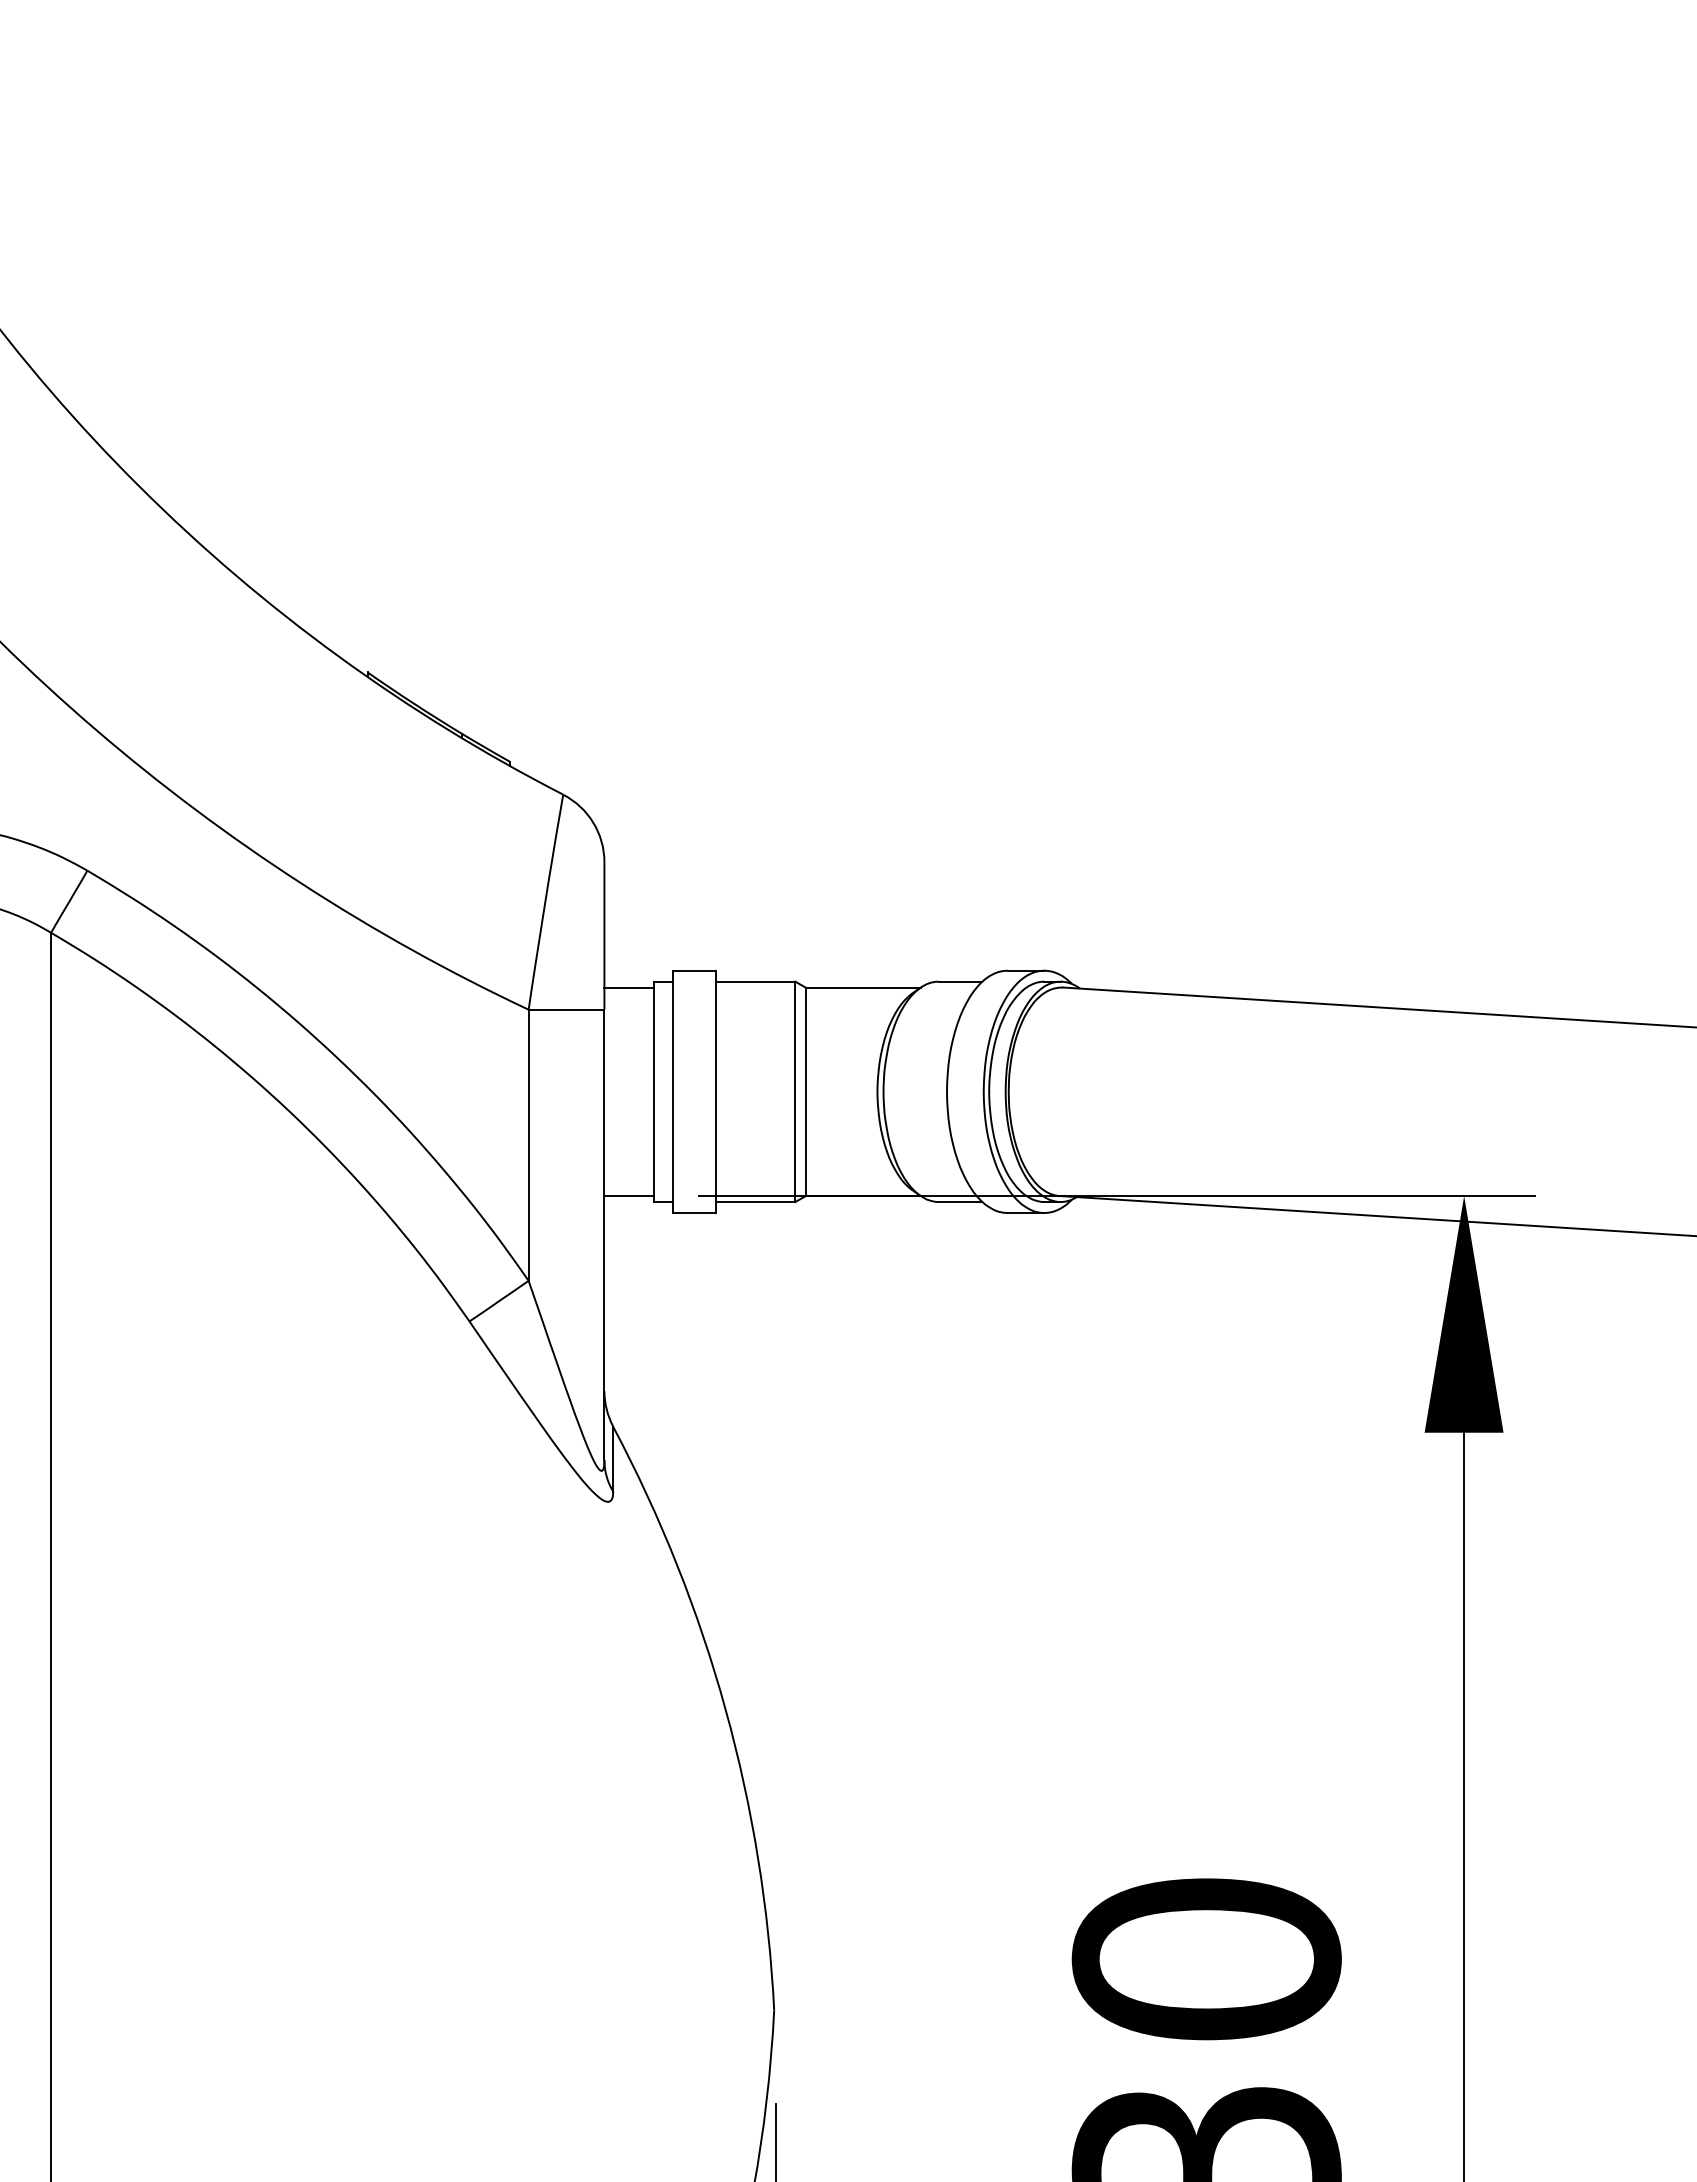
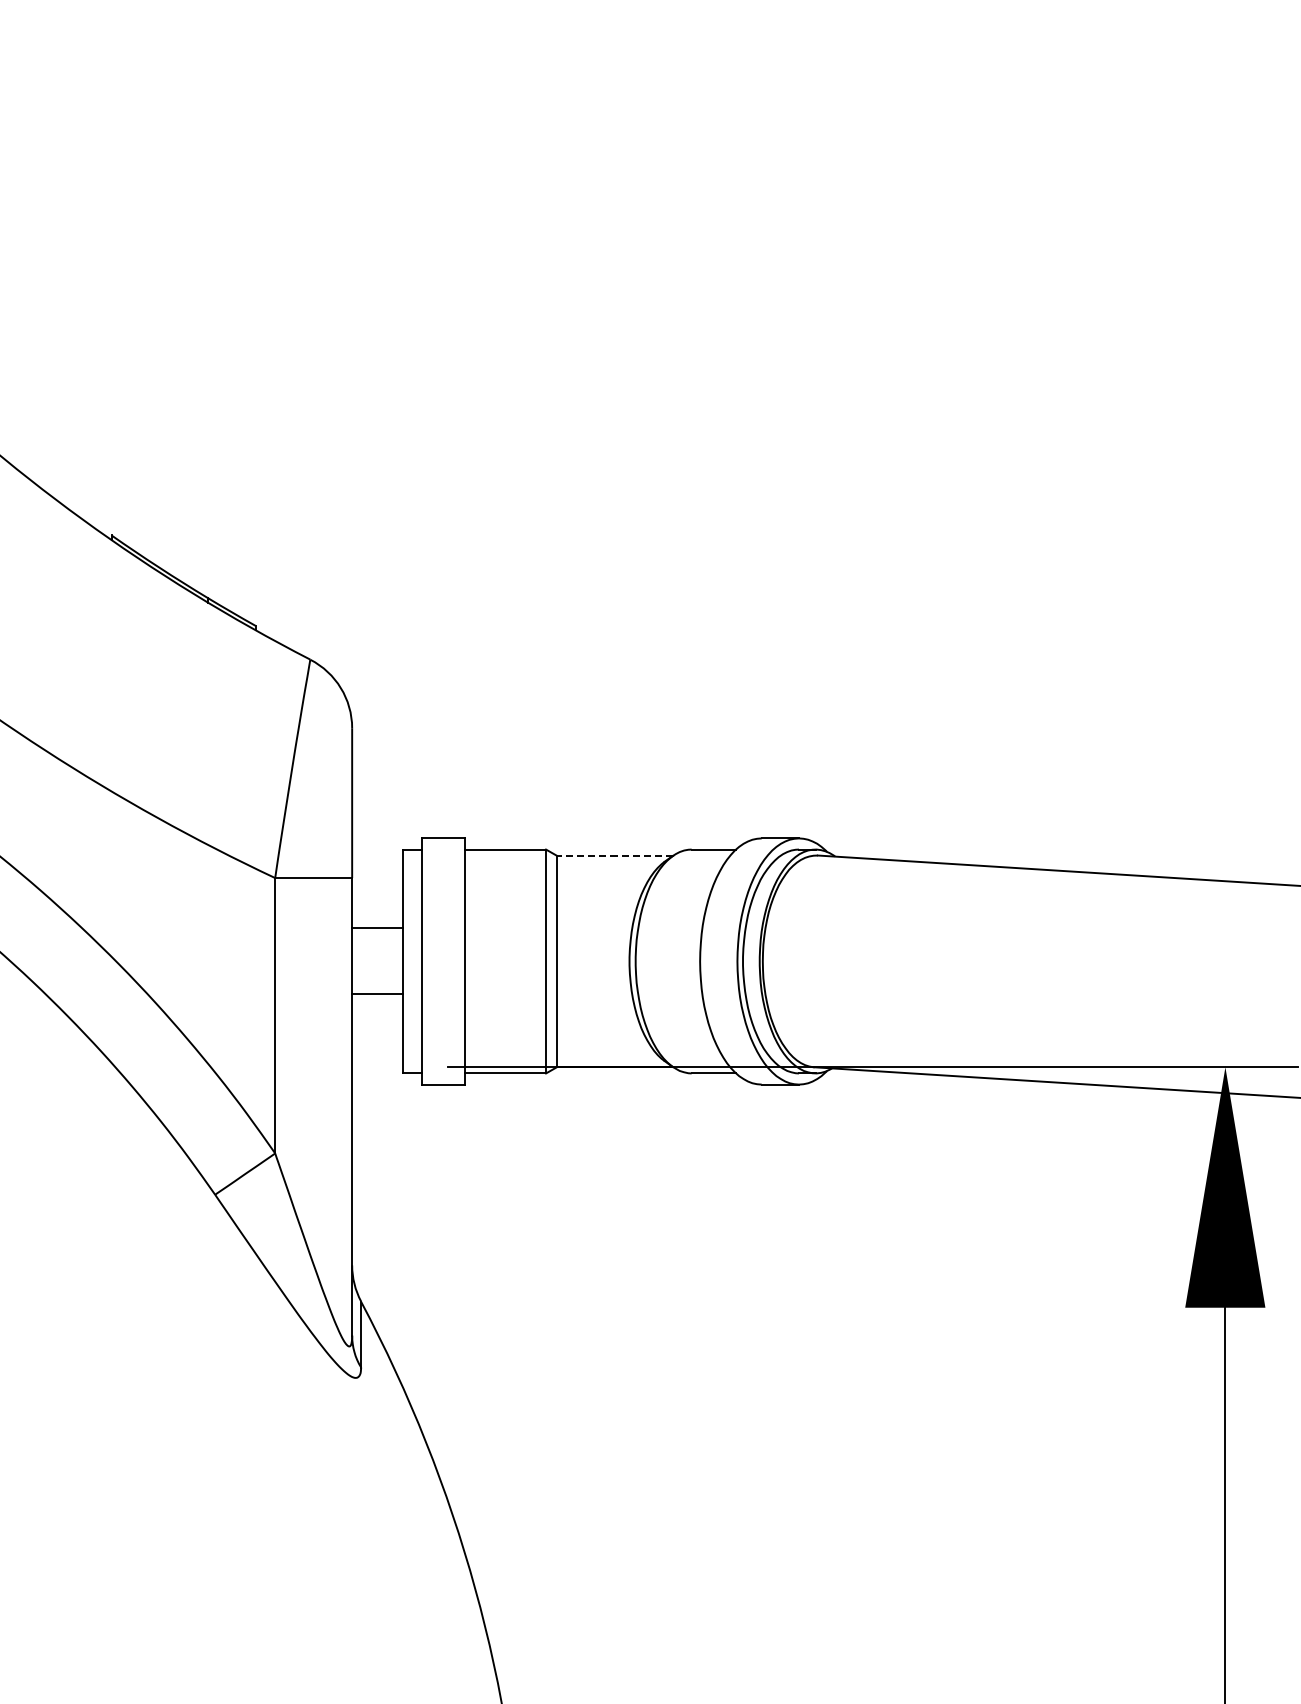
line: (629, 987) -> (377, 927), moved
line: (862, 987) -> (614, 855), solid -> dashed
line: (629, 1196) -> (377, 994), moved

